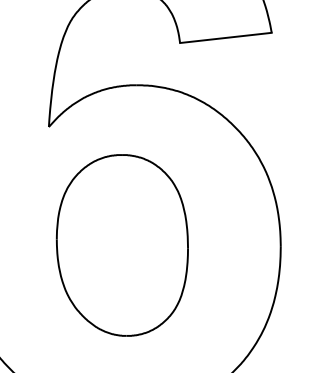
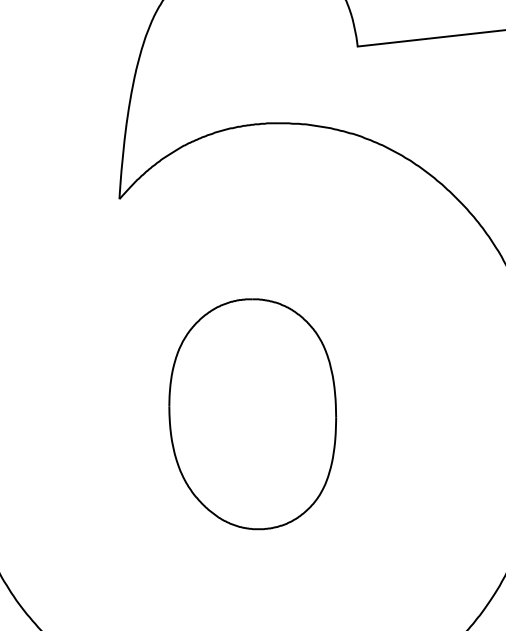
part: (121, 245) -> (251, 414), size x0.7

